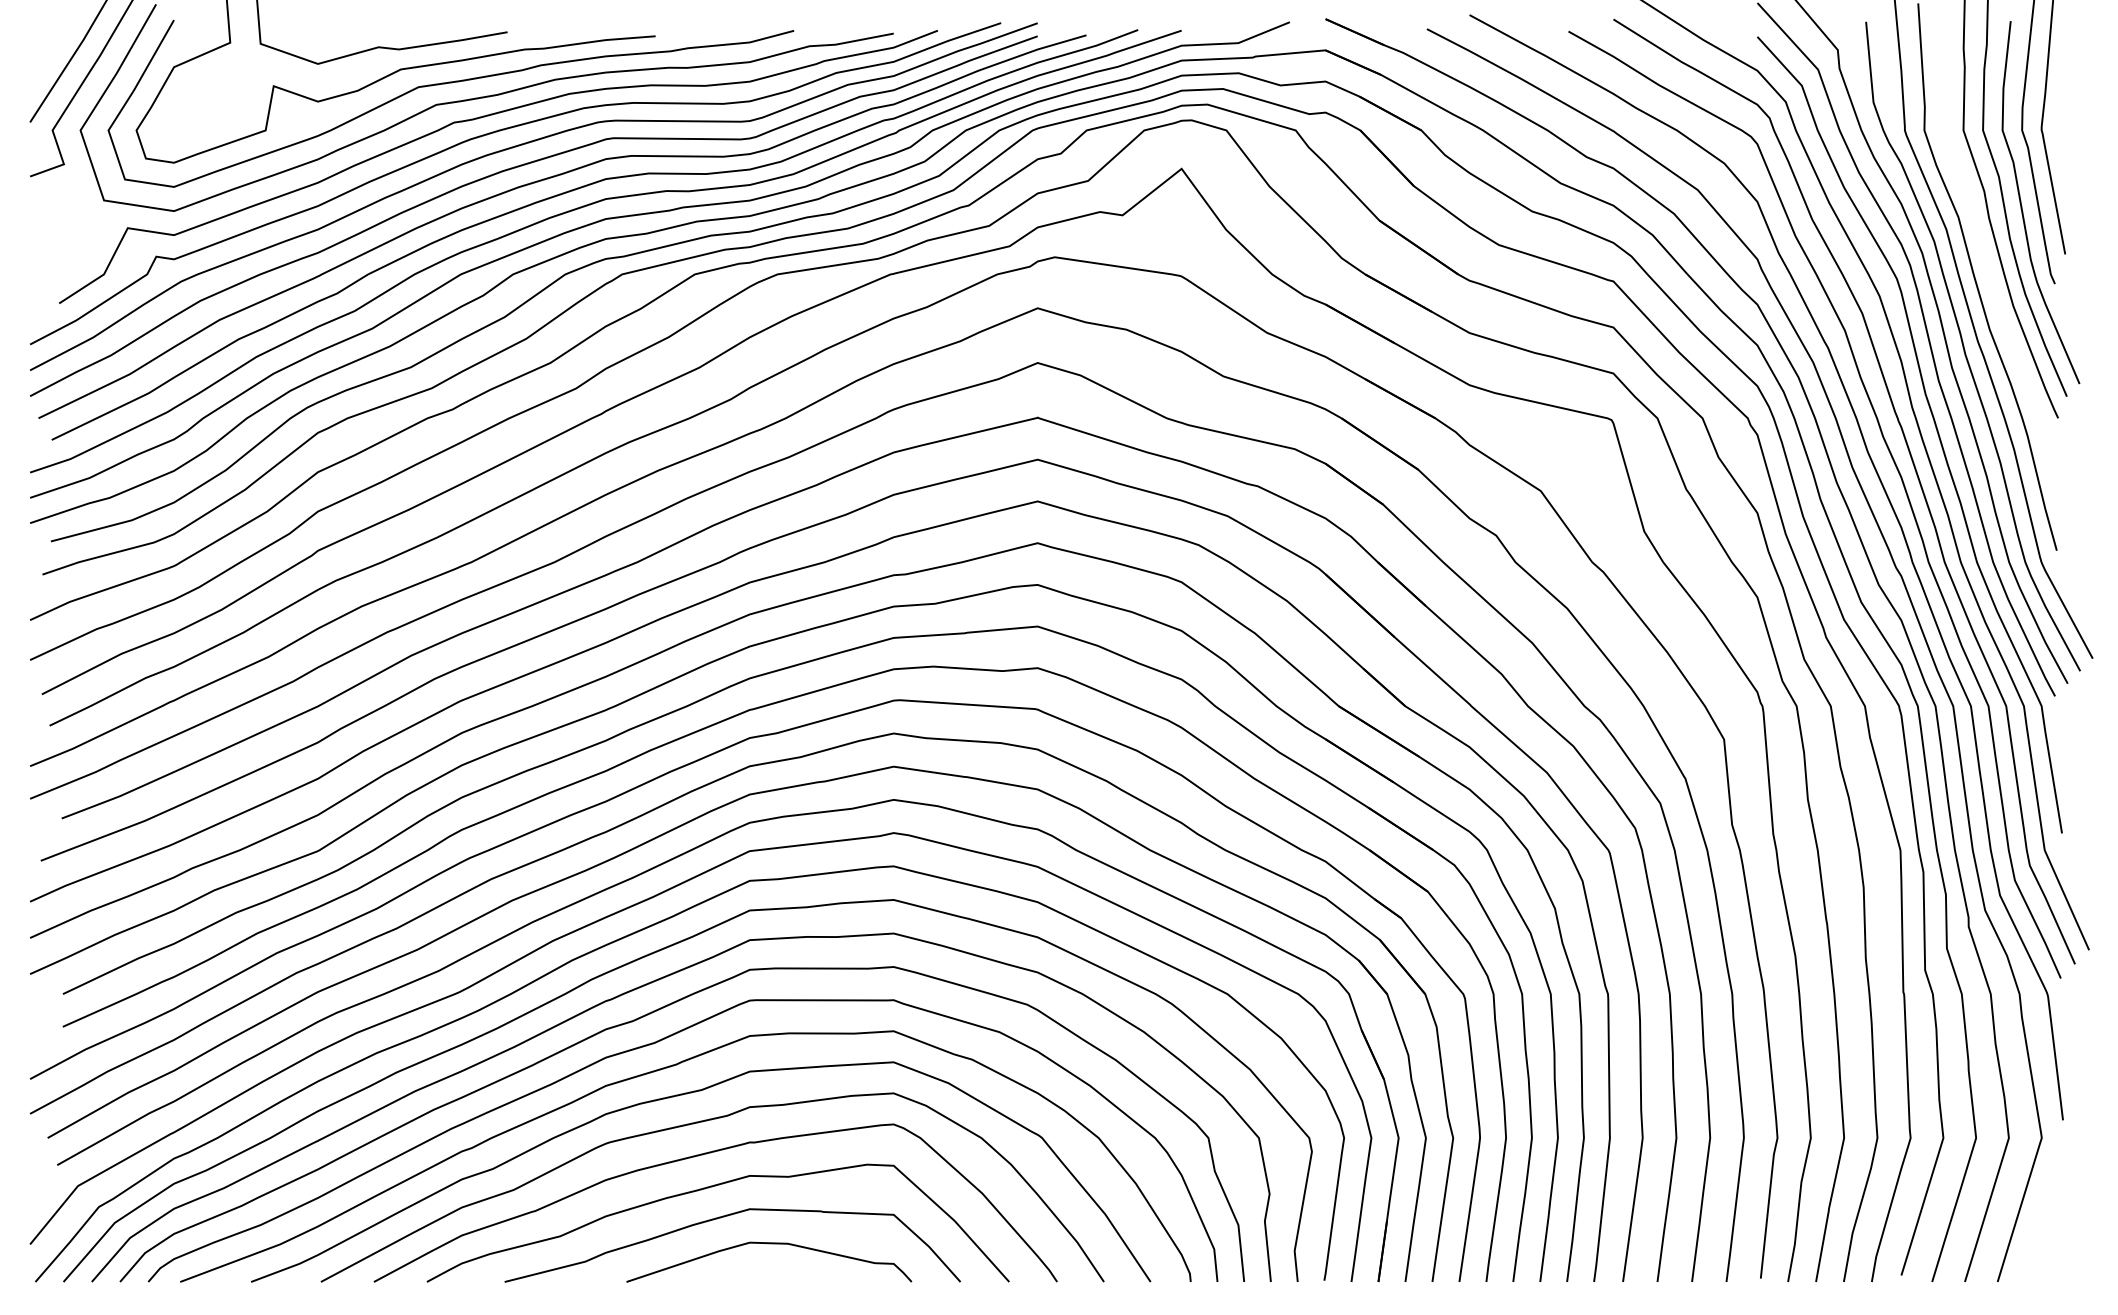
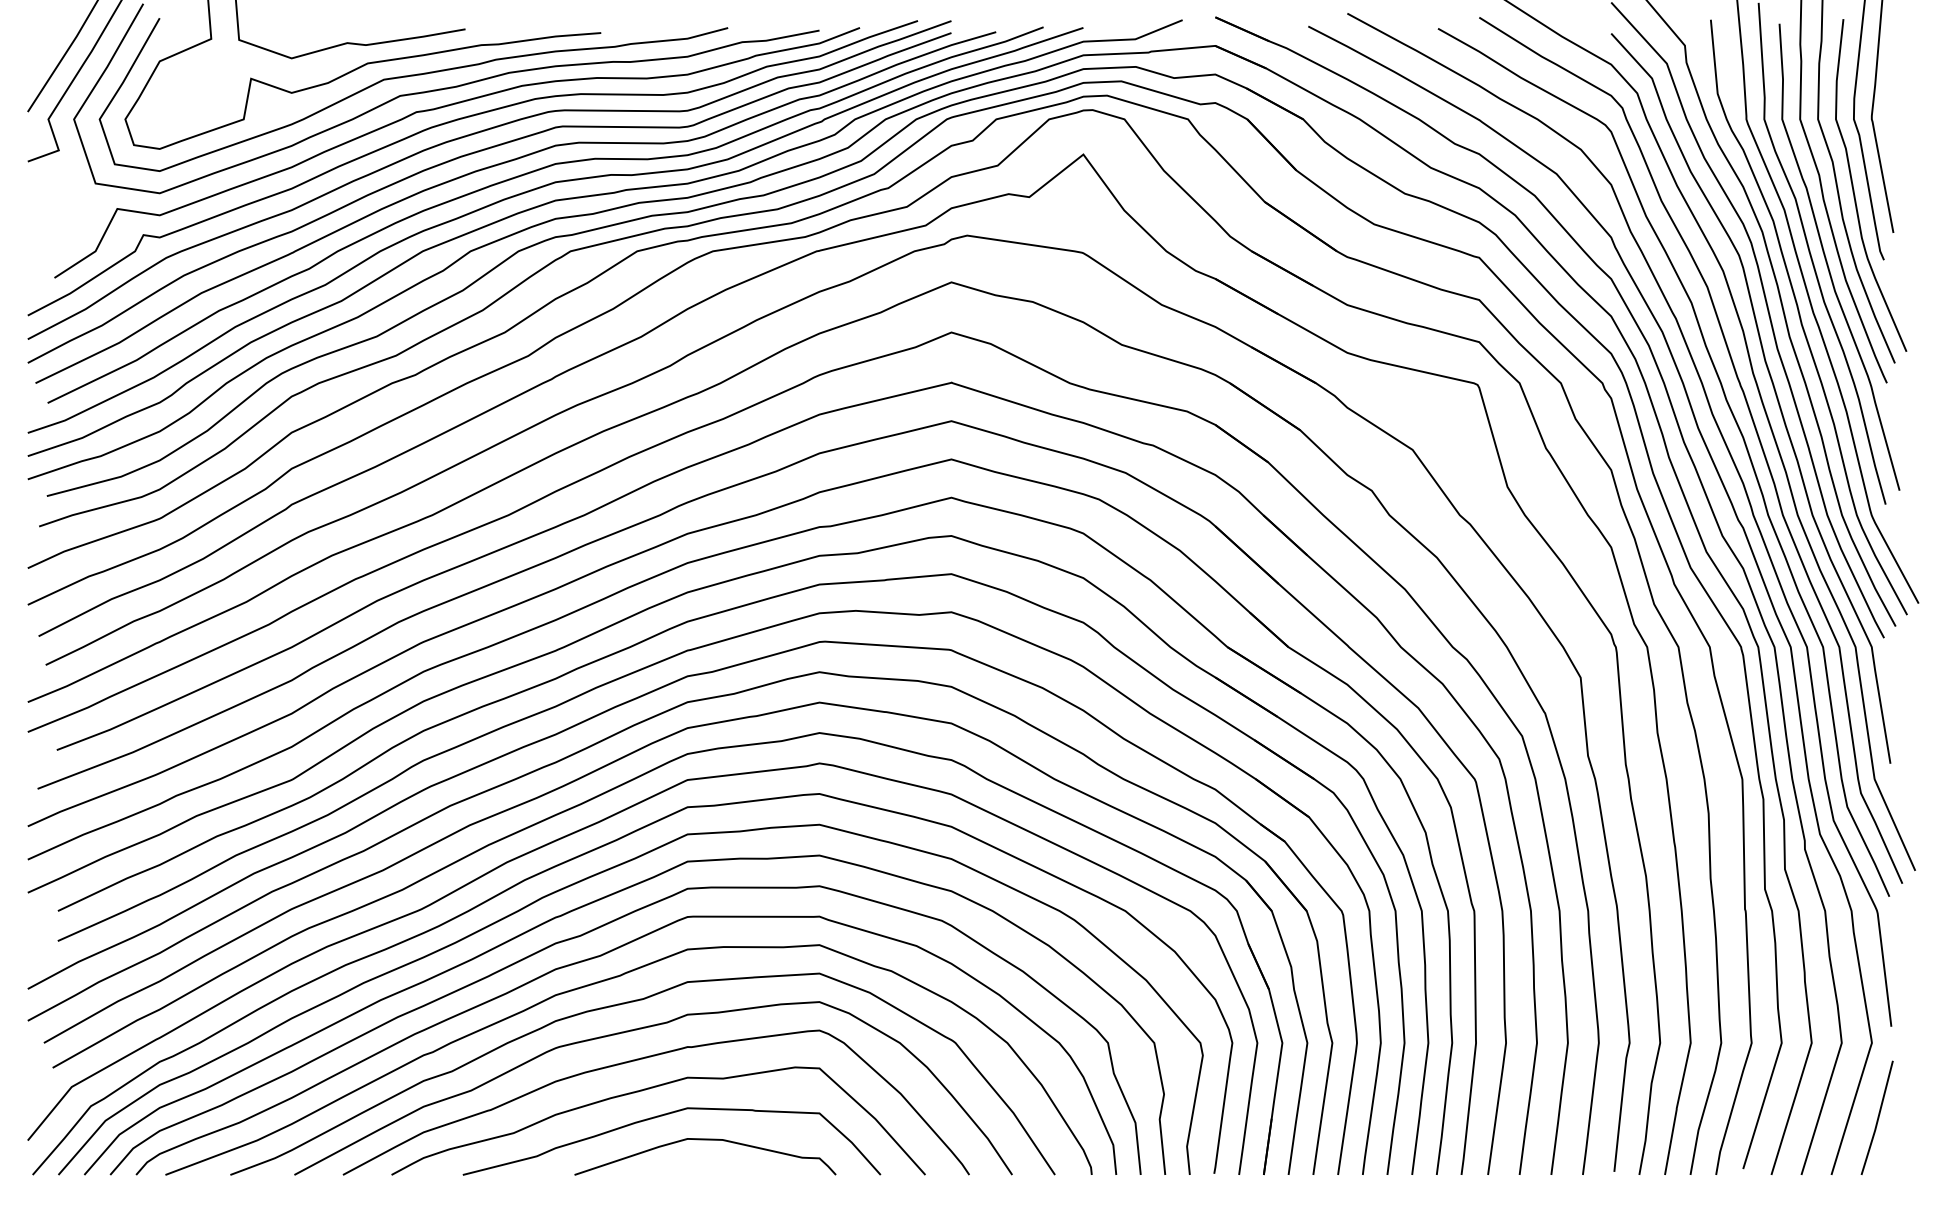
curve: (1993, 285) -> (1827, 261), added
line: (2048, 1219) -> (1878, 1117), added

